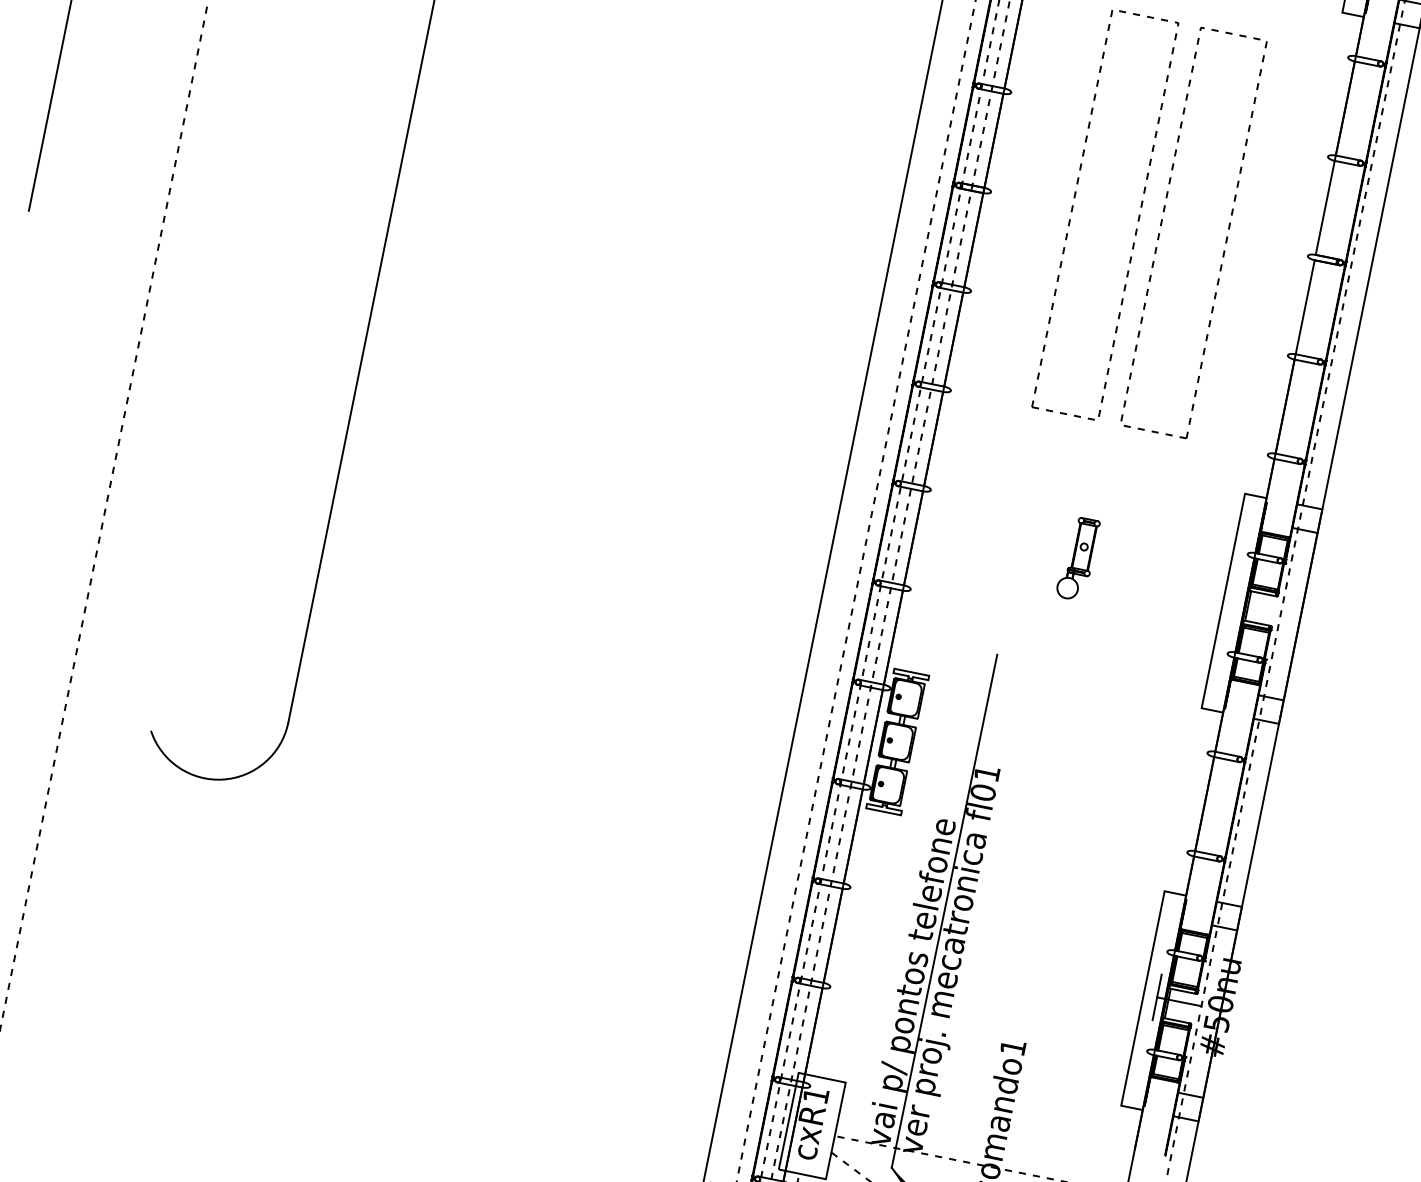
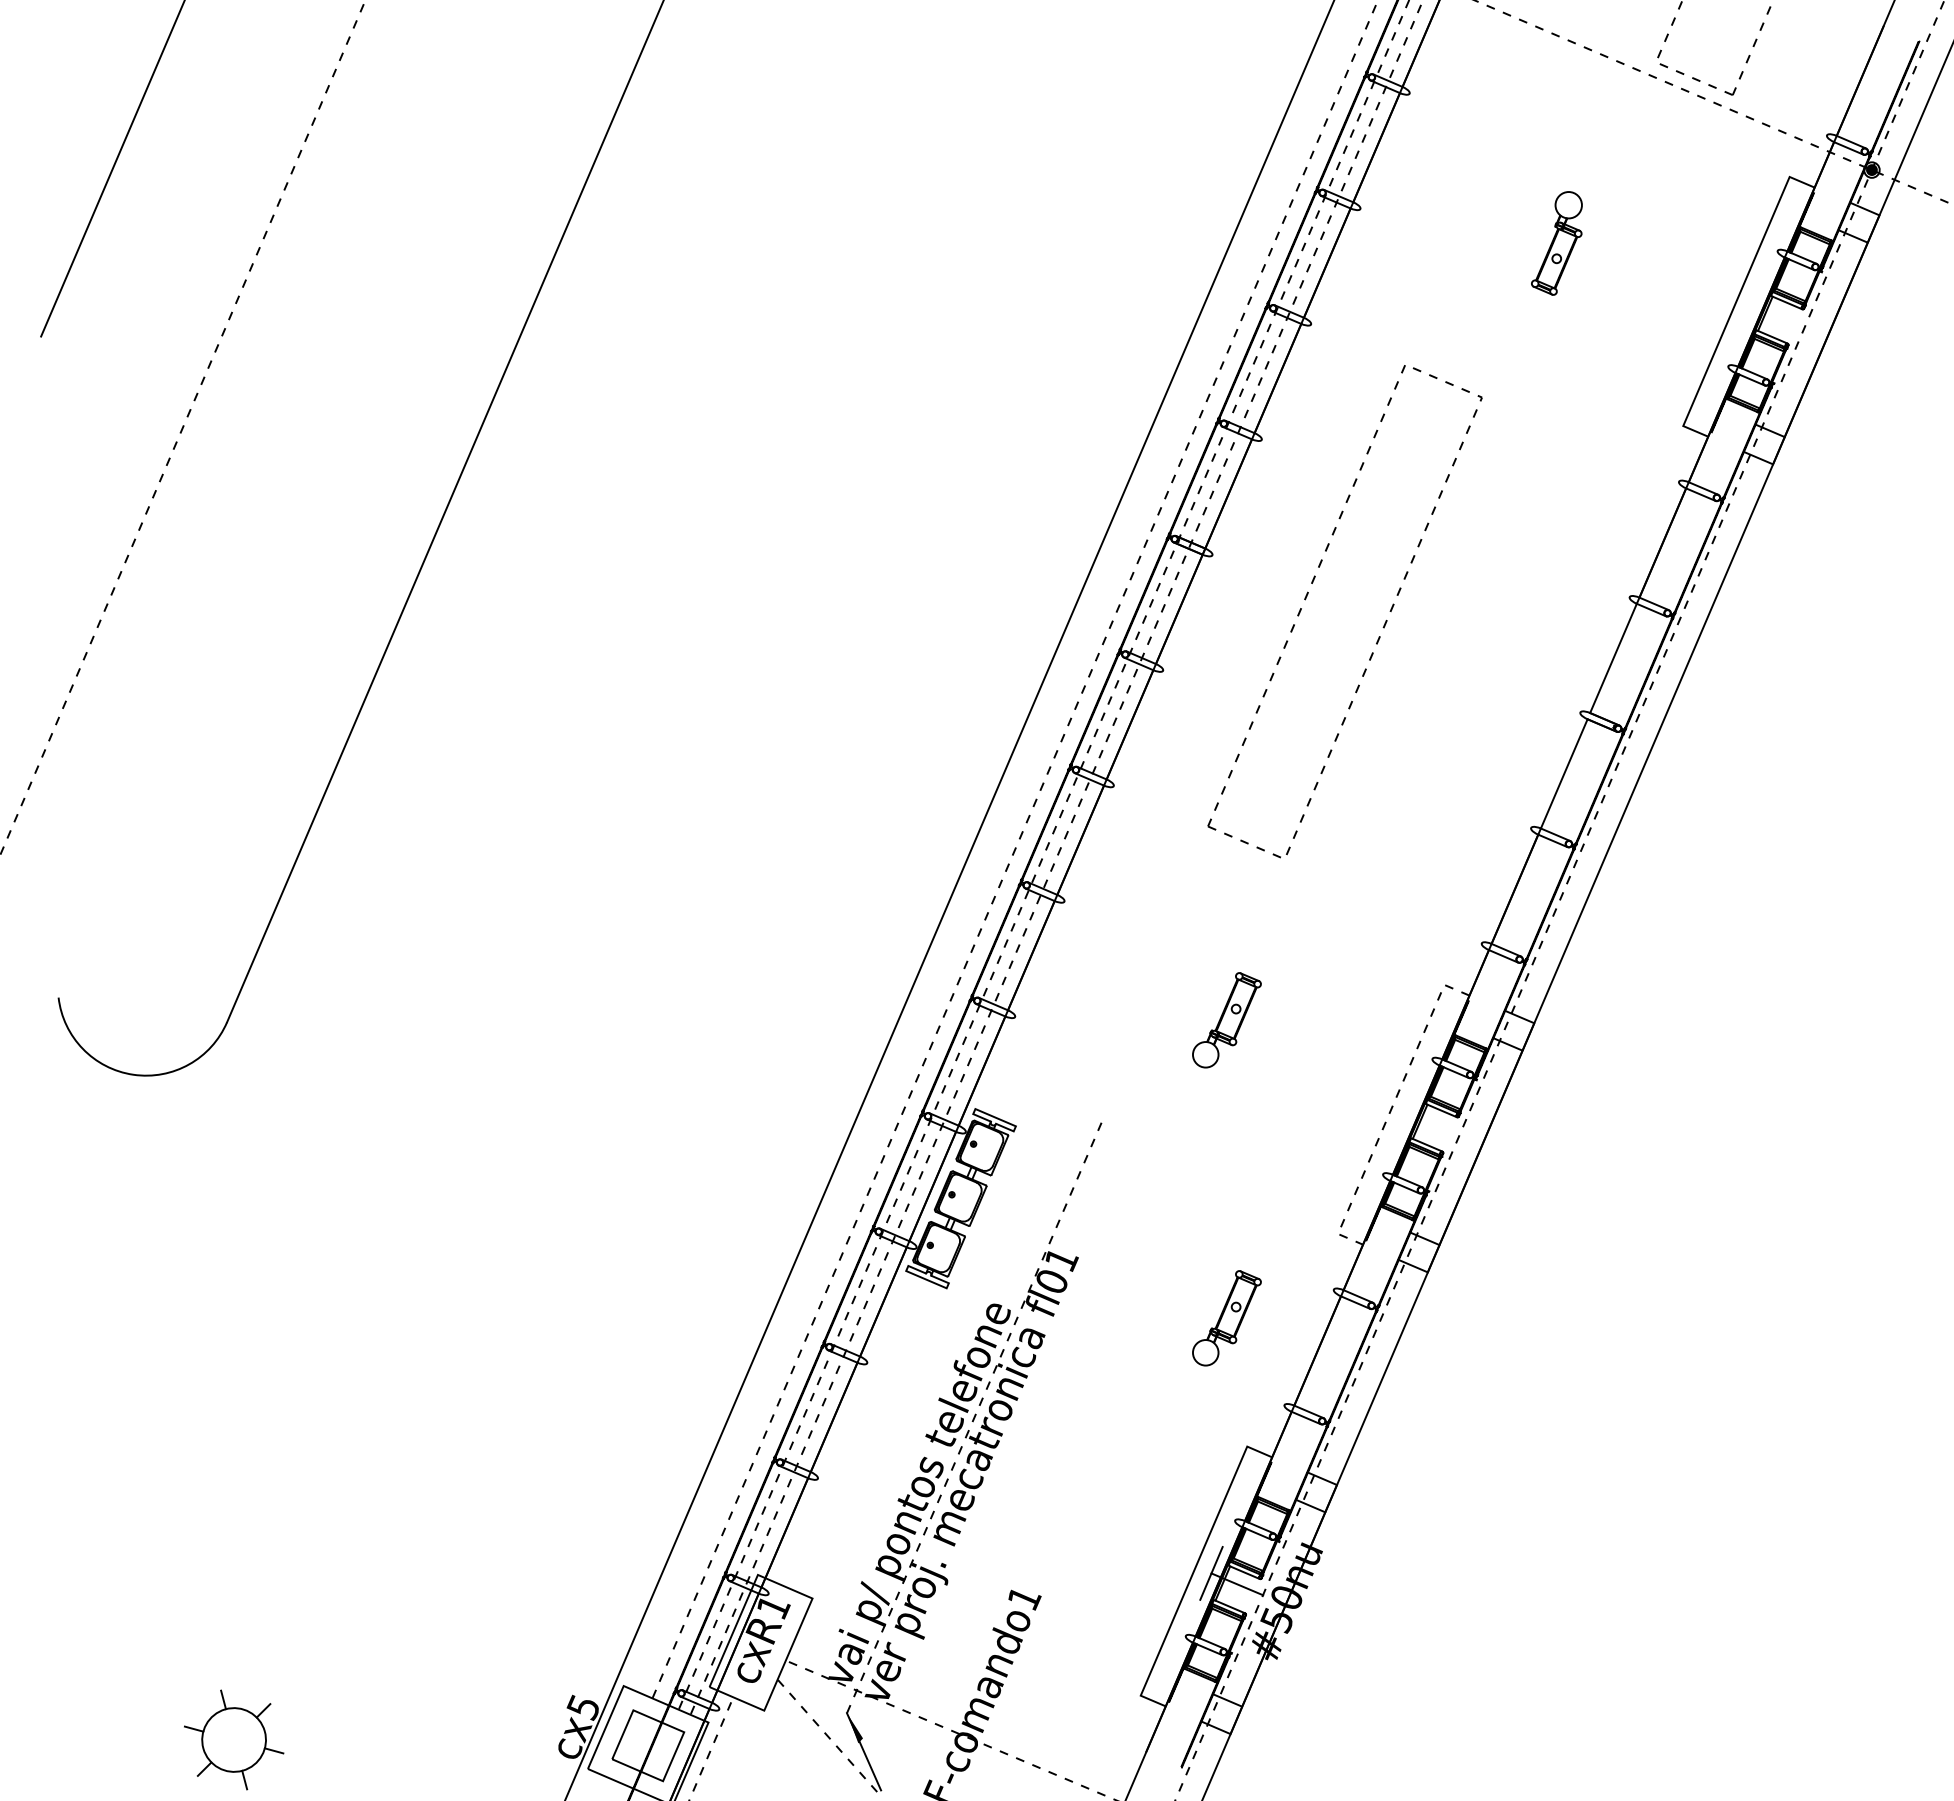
part: (1225, 238) -> (1485, 670), removed
line: (1223, 601) -> (1391, 1109), solid -> dashed
part: (1127, 793) -> (1226, 1318), added
line: (944, 911) -> (975, 1415), solid -> dashed

